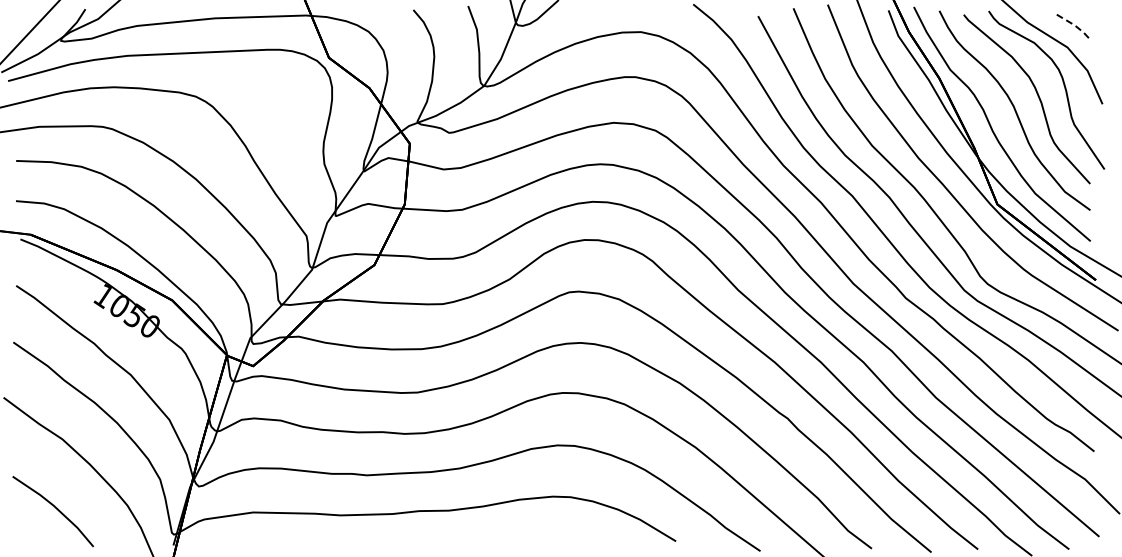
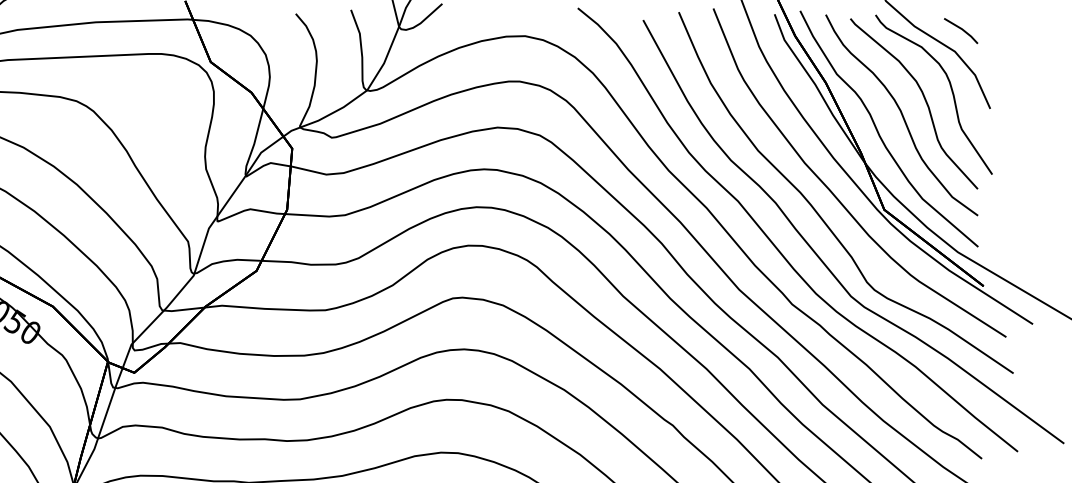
line: (1075, 25) -> (963, 29), dashed -> solid

